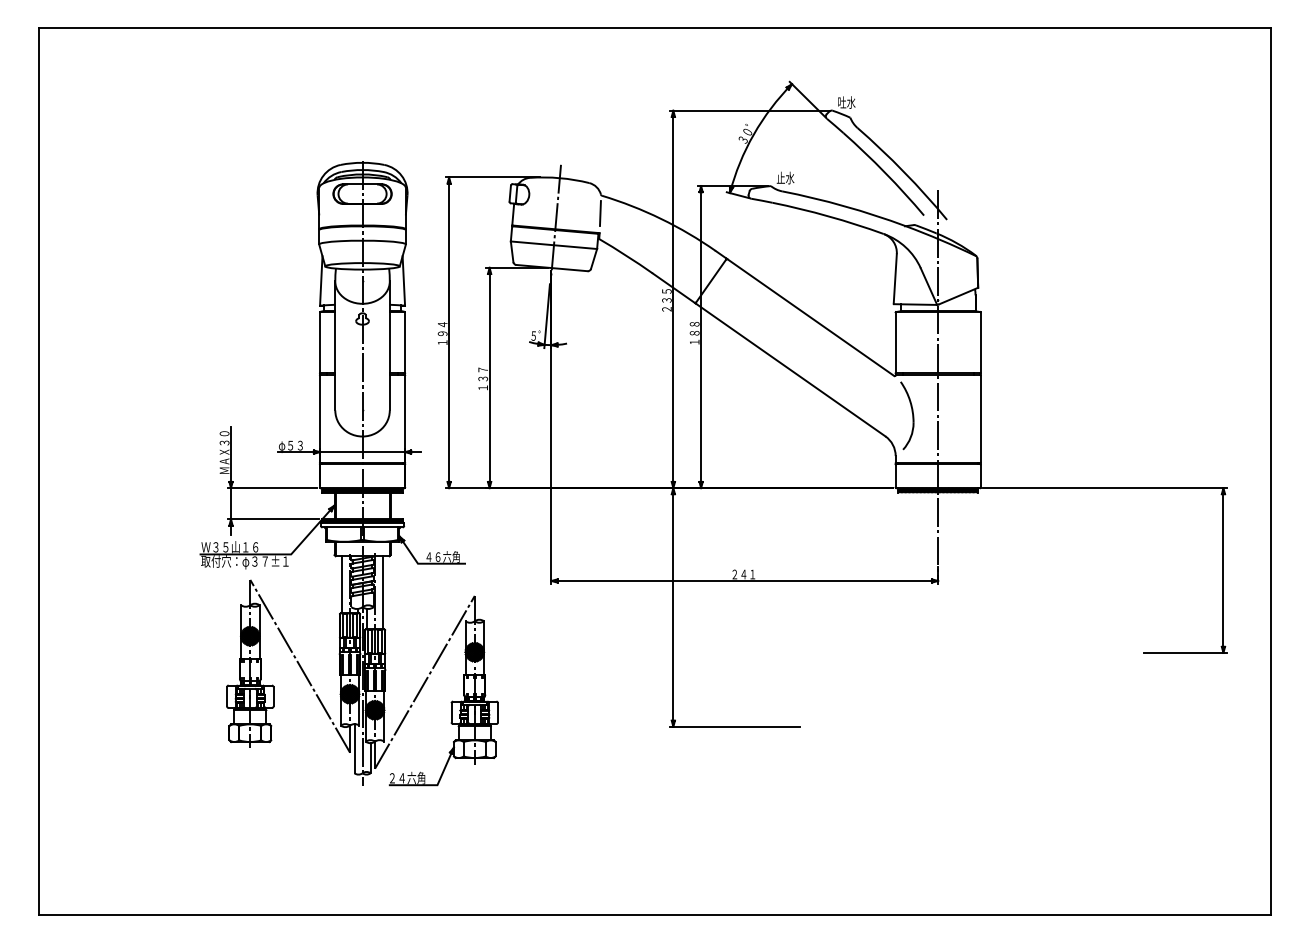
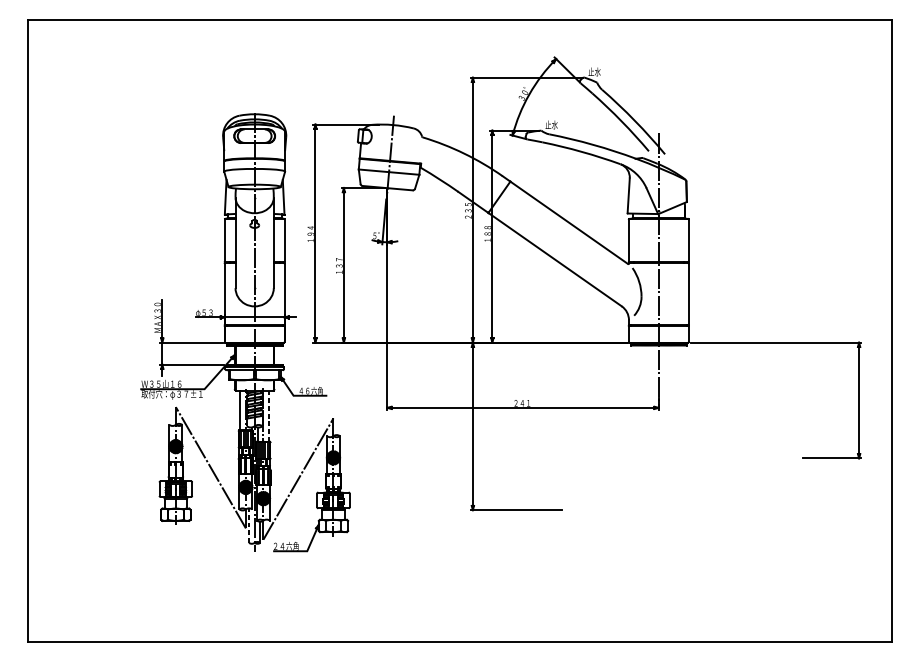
text: (841, 102) -> (590, 71), 吐水 -> 止水
line: (599, 213) -> (421, 149), removed
line: (383, 593) -> (269, 416), solid -> dashed
line: (354, 748) -> (249, 525), solid -> dashed

